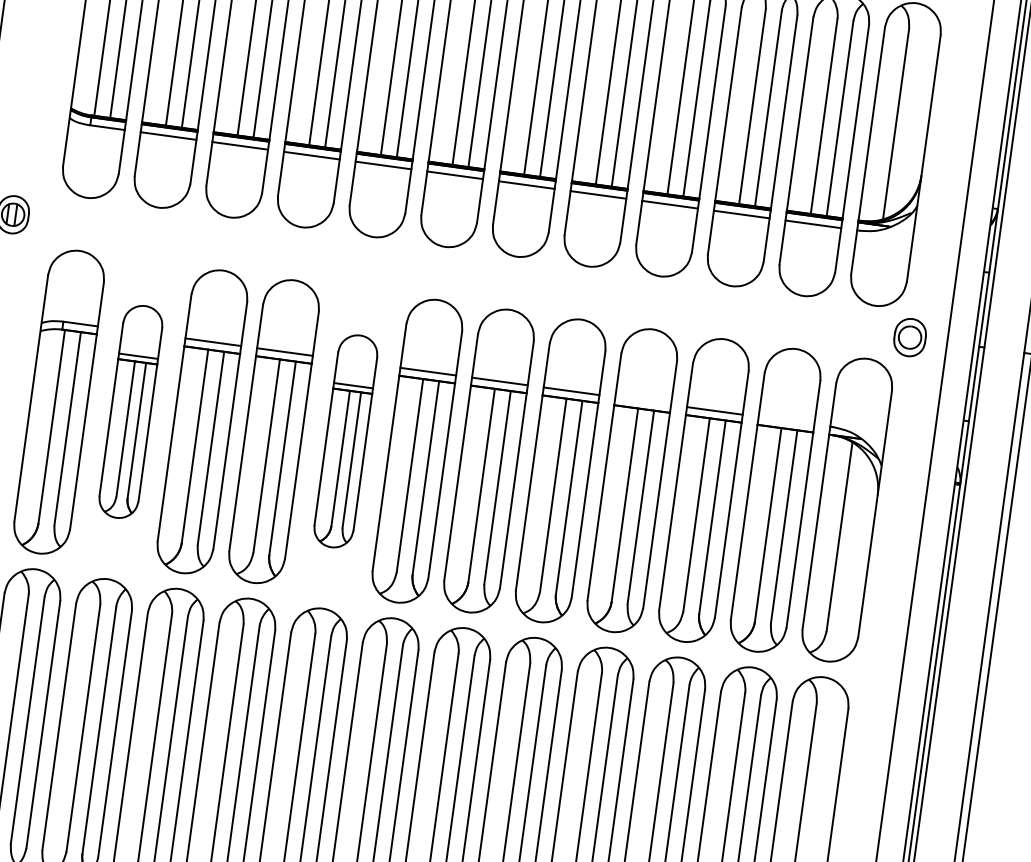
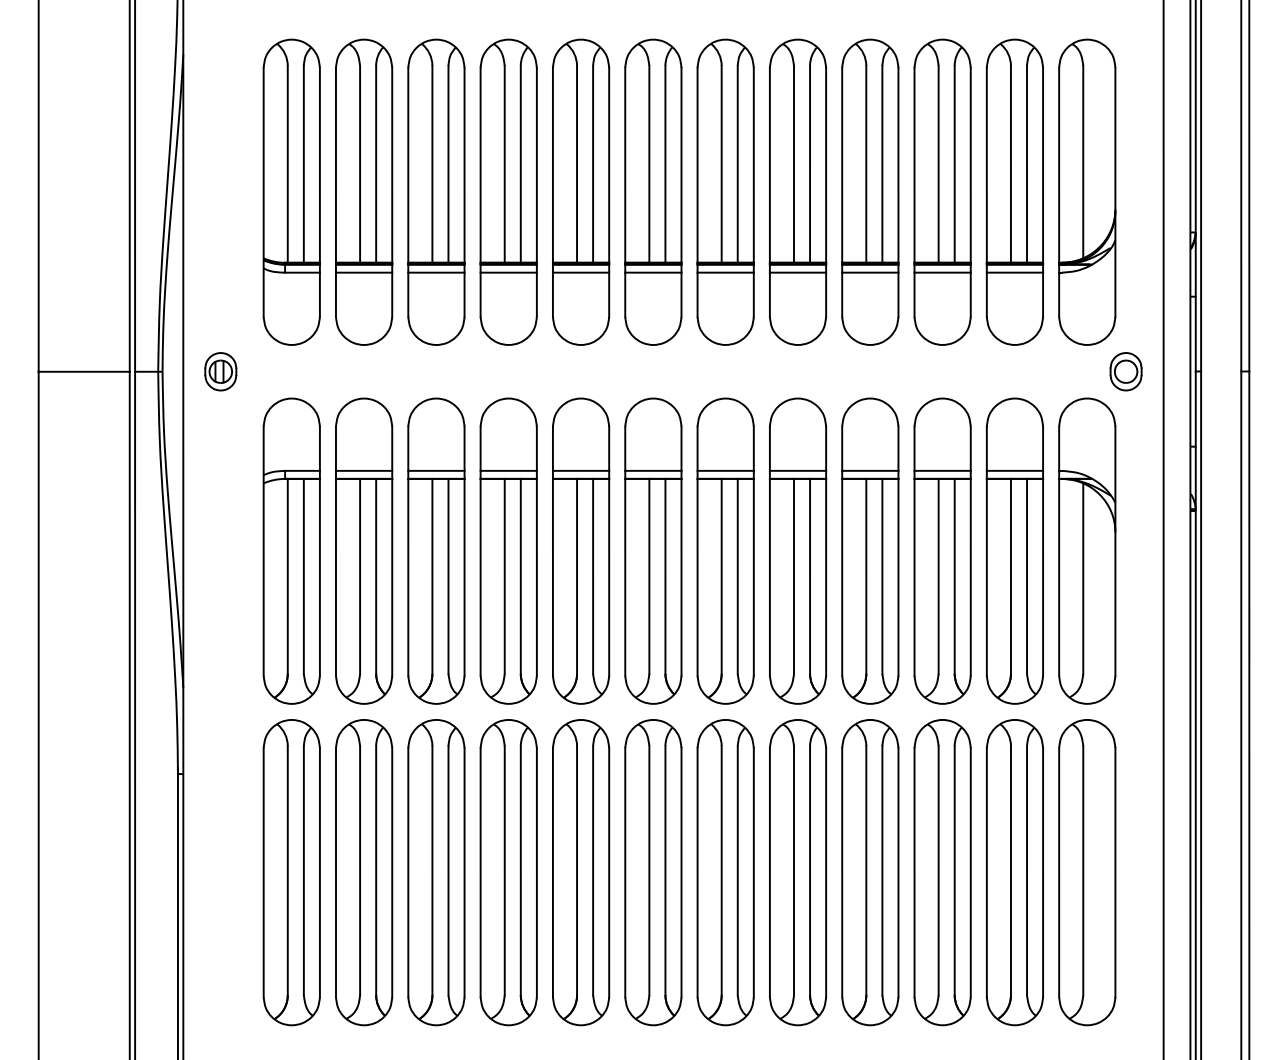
line: (643, 400) -> (870, 470), added
part: (131, 411) -> (364, 550), size x1.43
line: (786, 420) -> (1014, 470), added
part: (346, 440) -> (581, 550), size x1.43

